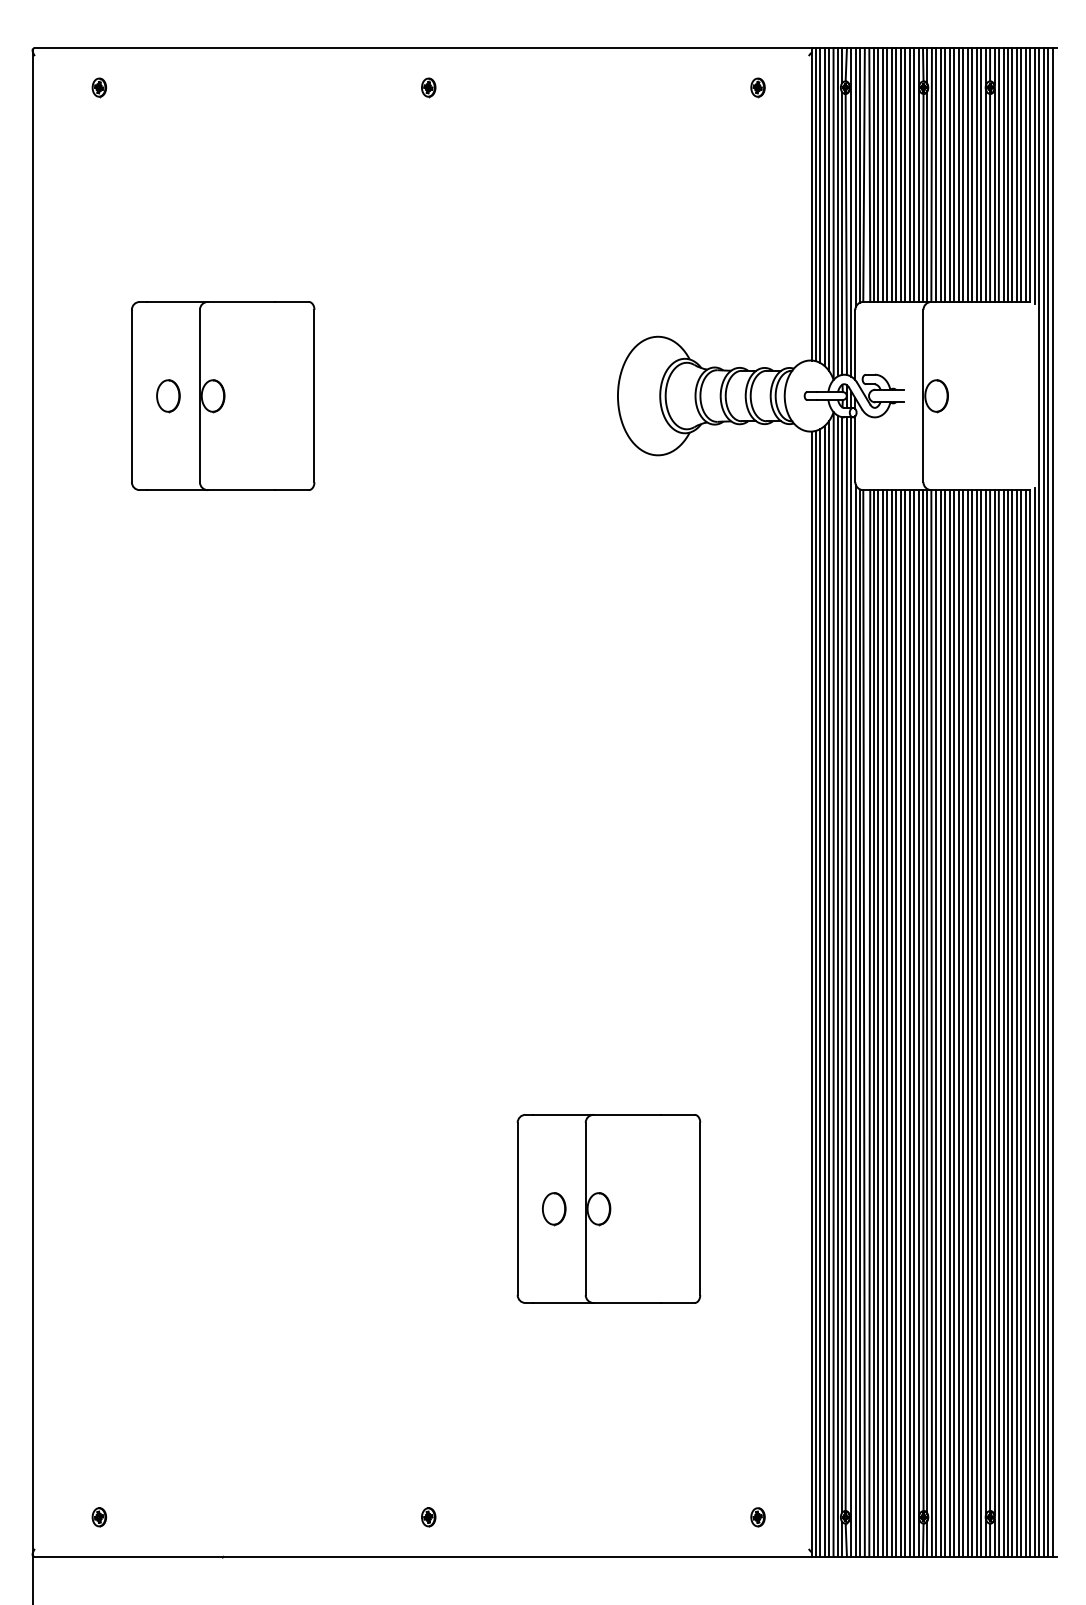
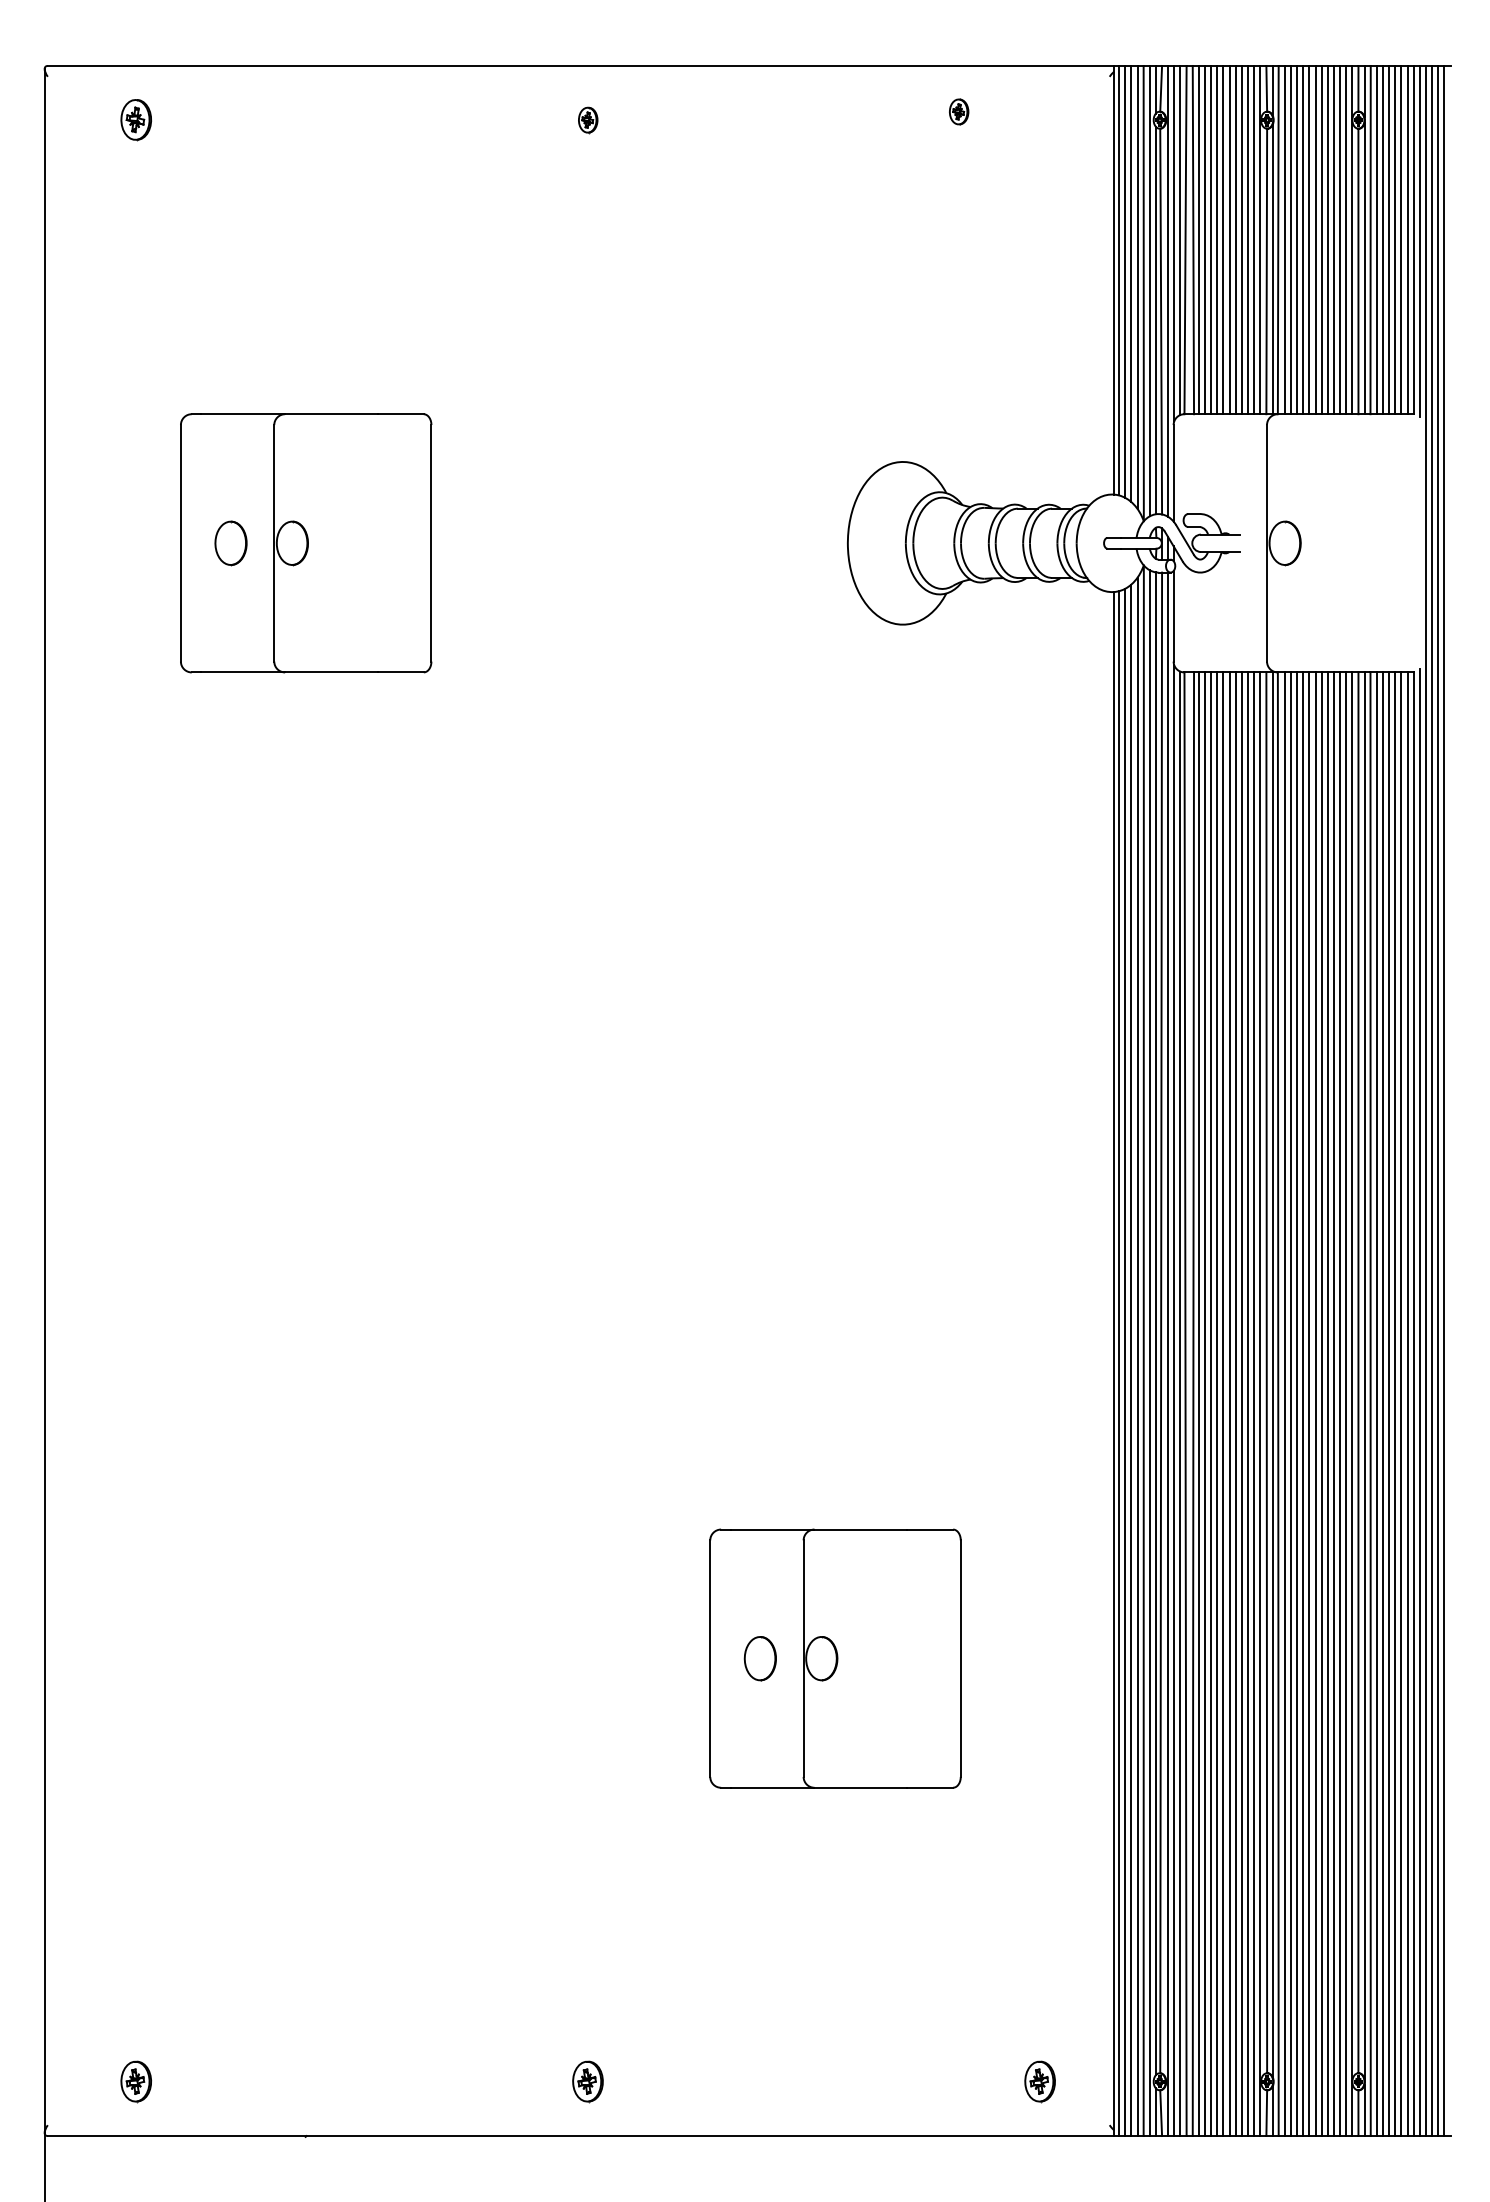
part: (99, 87) -> (136, 119), size x1.6
part: (757, 87) -> (958, 111), moved
part: (99, 1517) -> (136, 2082), size x1.6
part: (428, 1517) -> (587, 2082), size x1.6
part: (757, 1517) -> (1039, 2082), size x1.6

